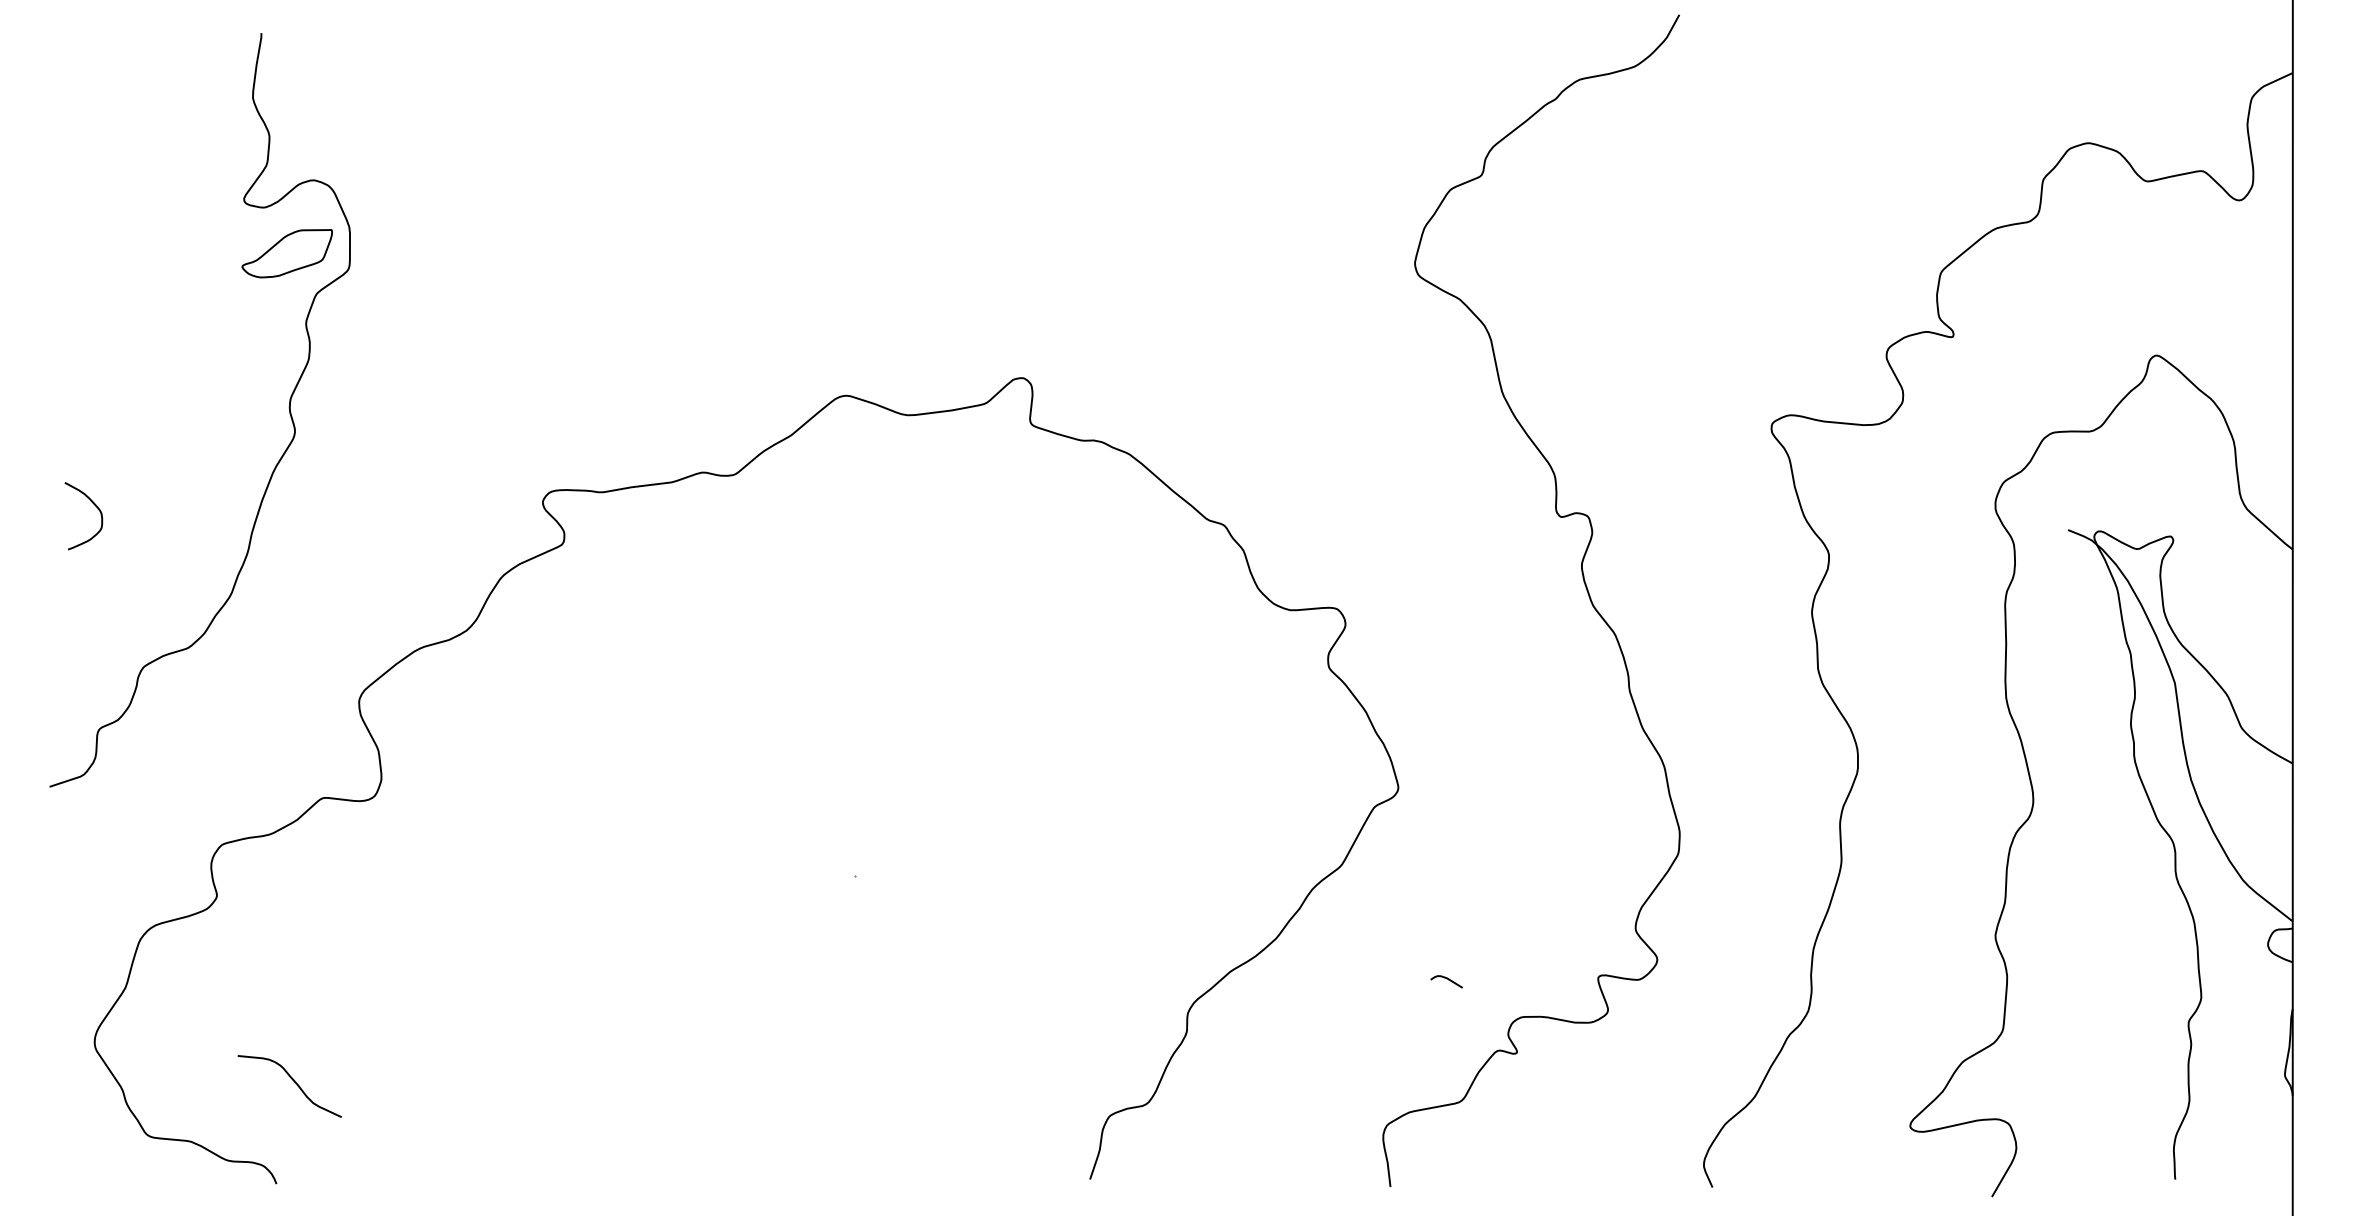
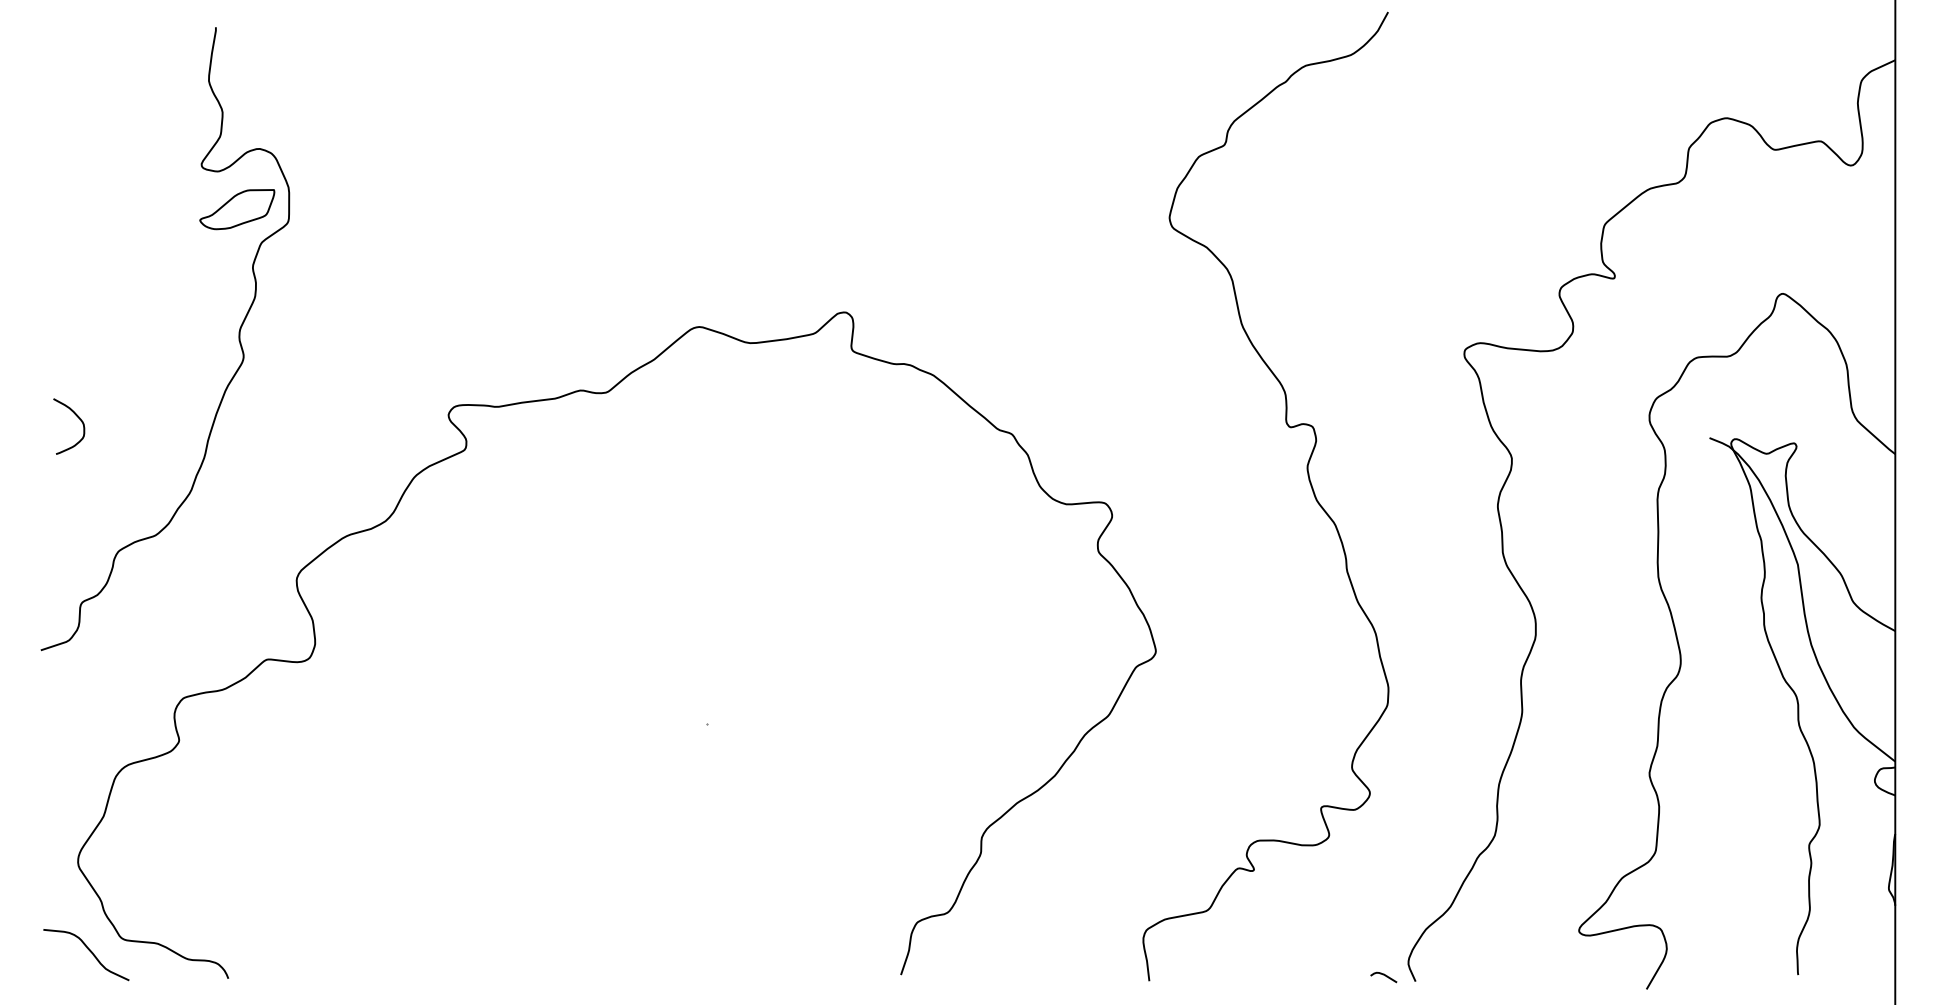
curve: (1446, 979) -> (1383, 975), moved
curve: (293, 1082) -> (89, 951), moved

